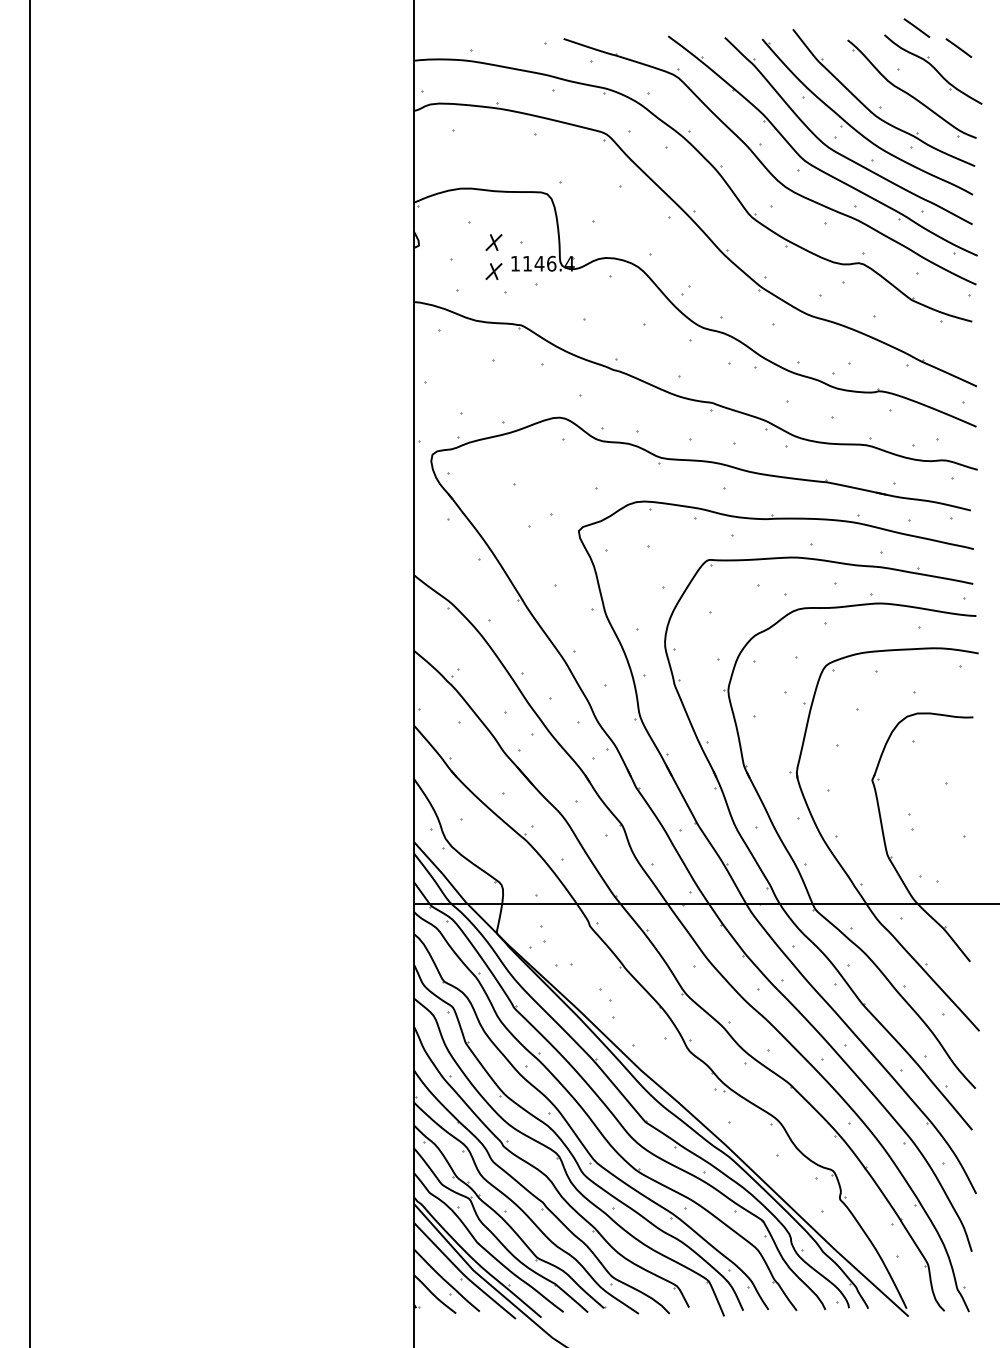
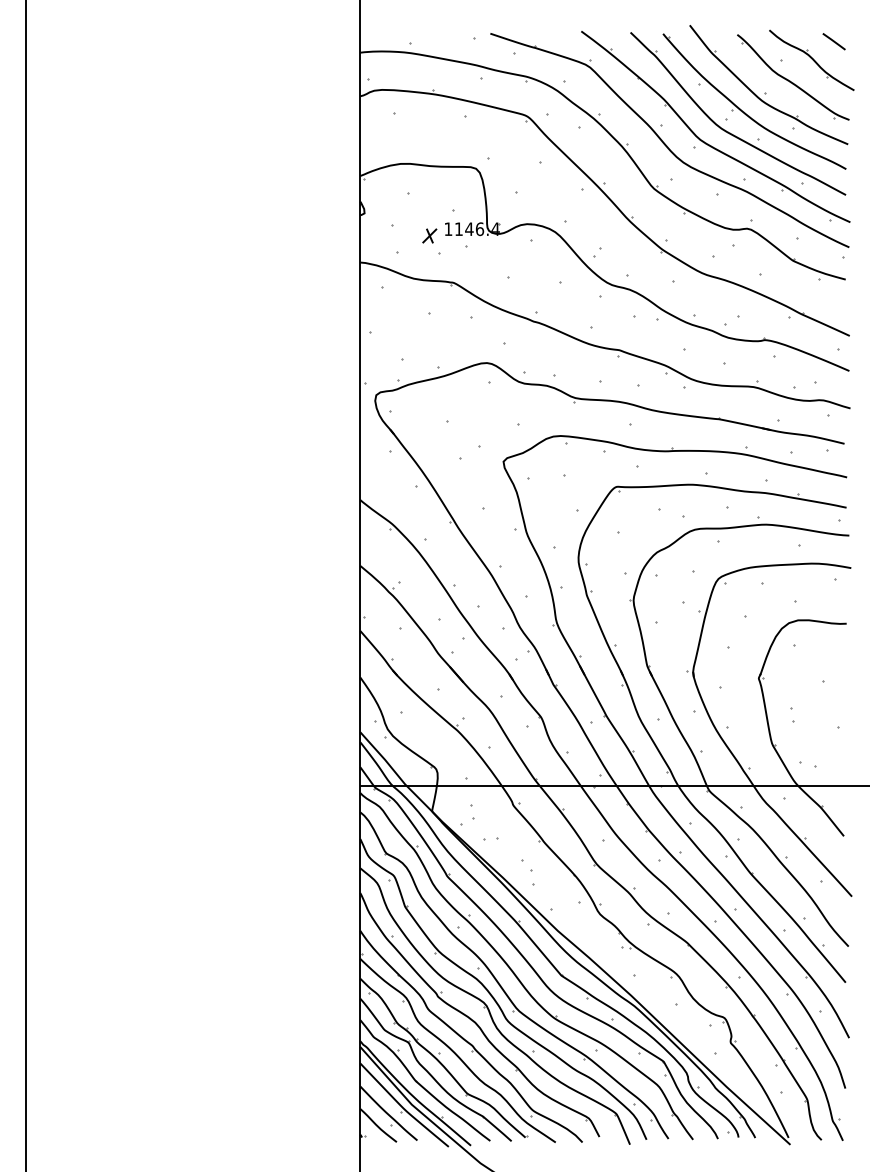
line: (916, 27) -> (797, 23), removed
part: (493, 242) -> (429, 210), removed

